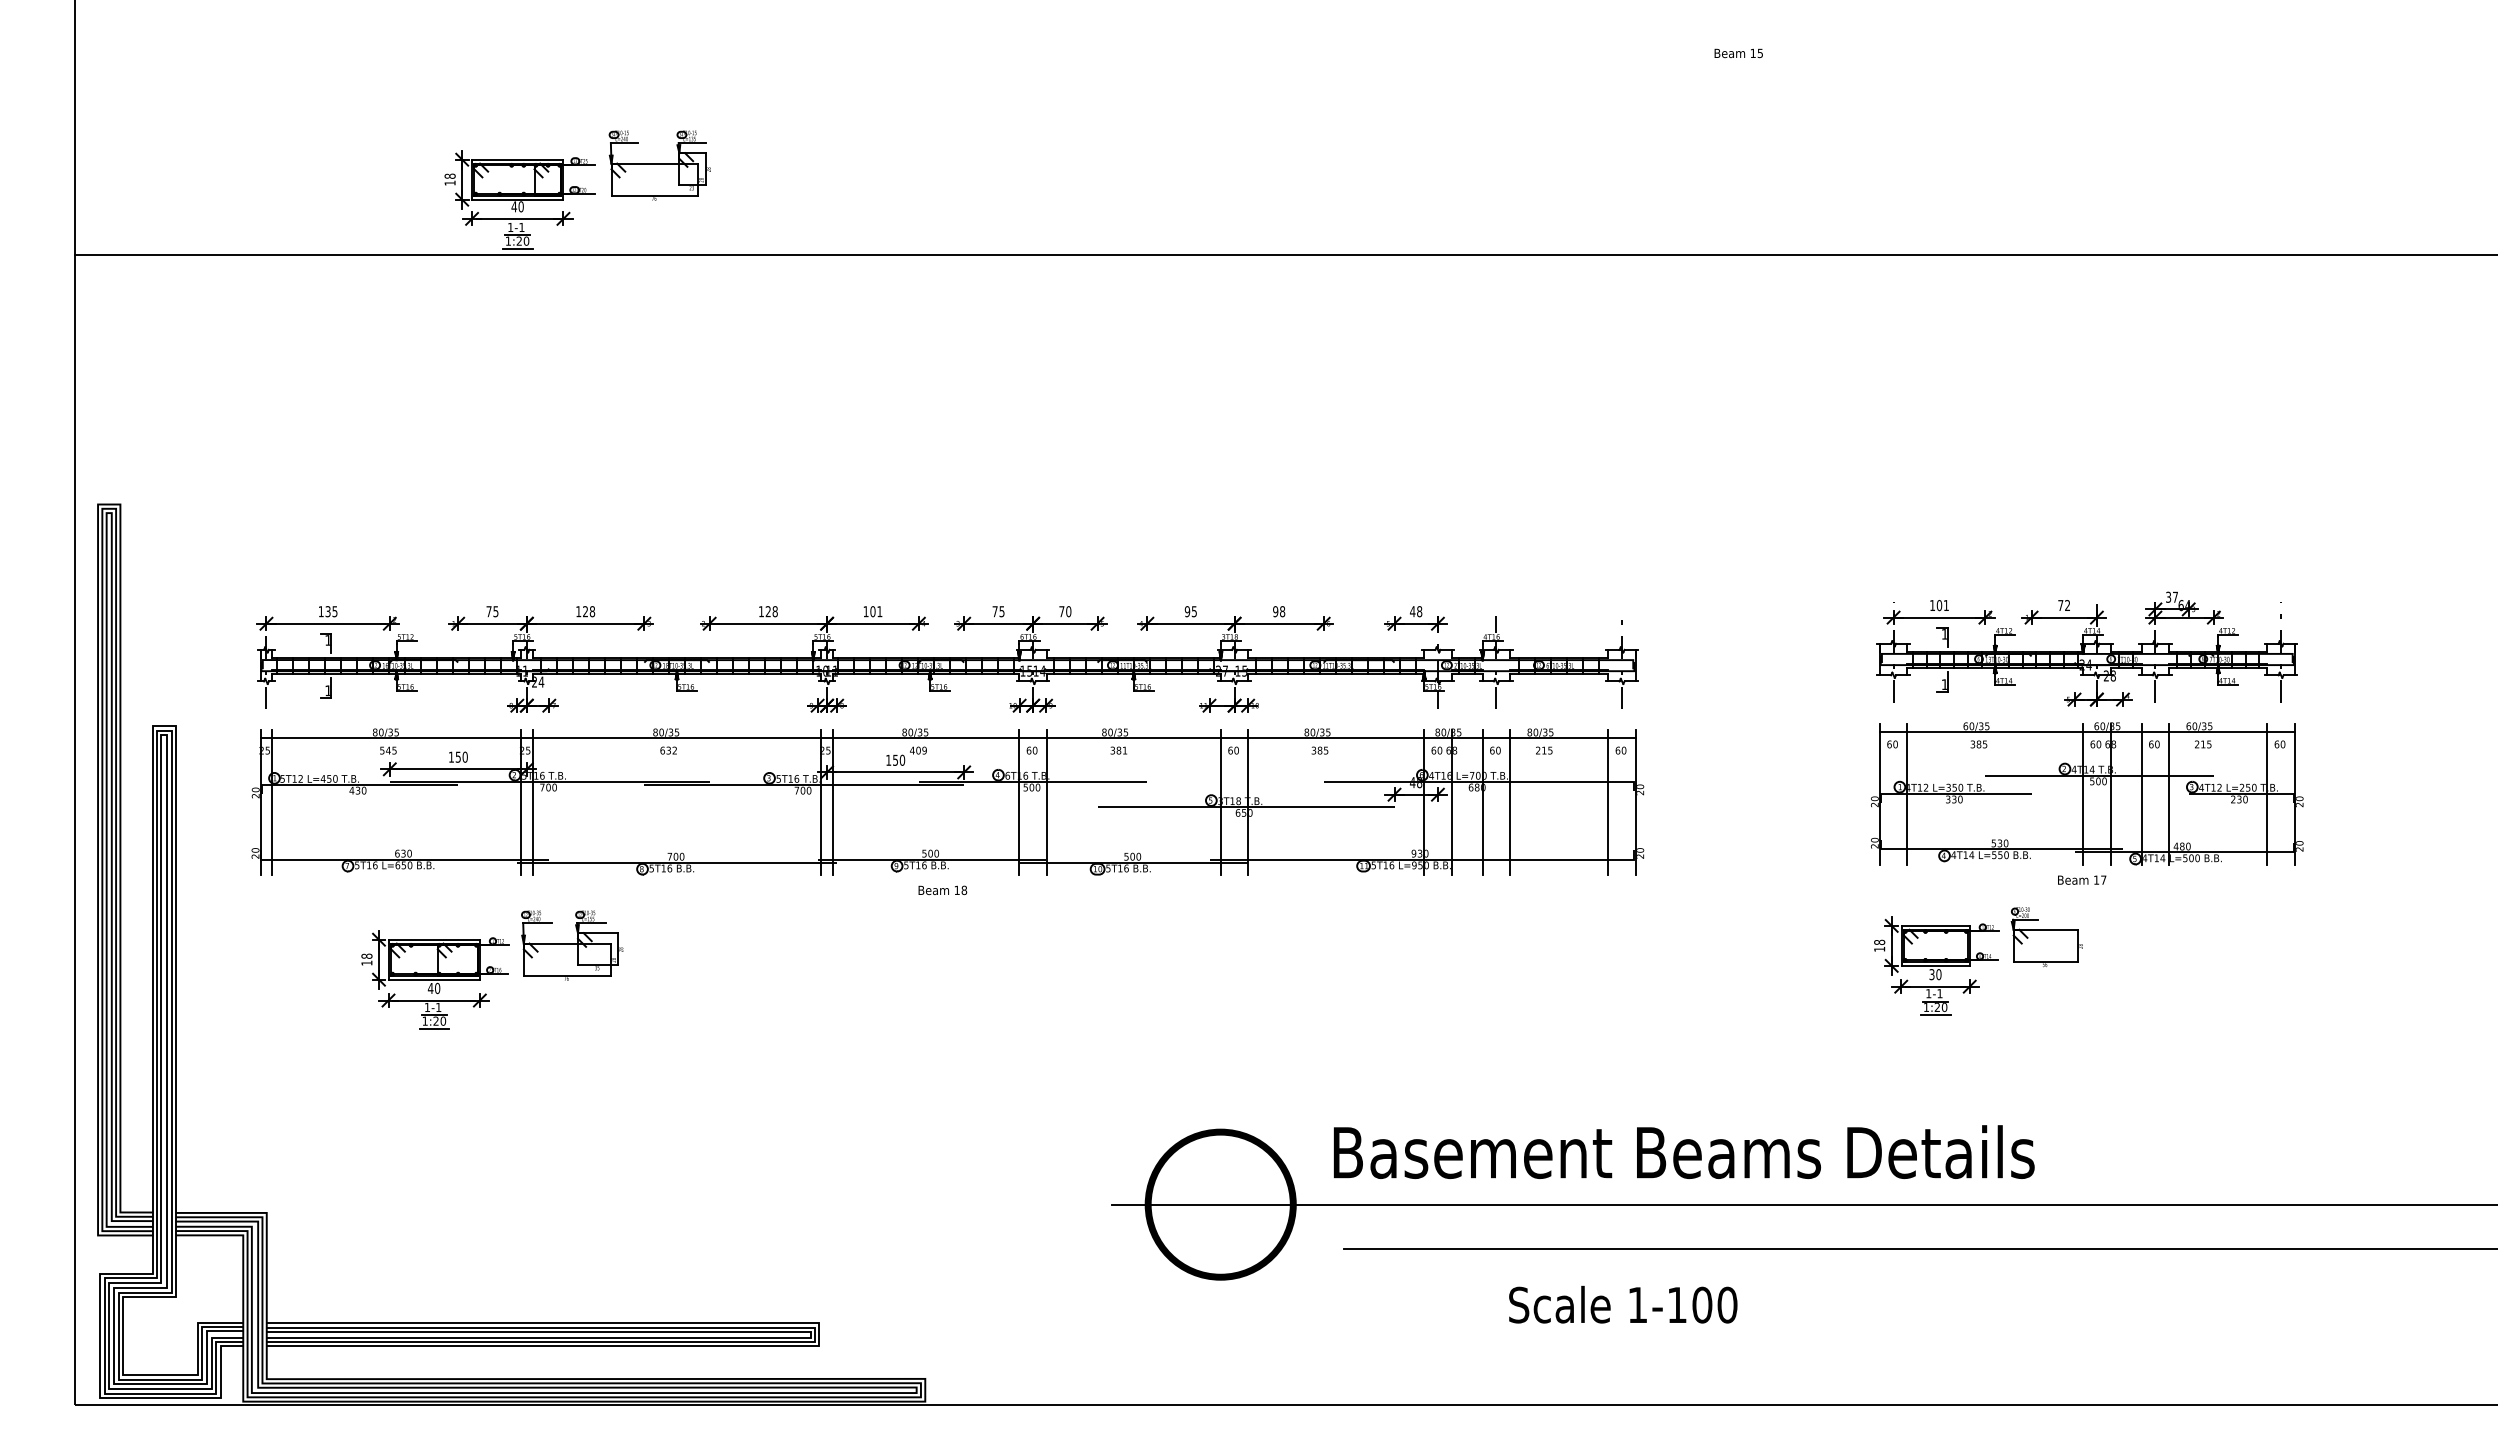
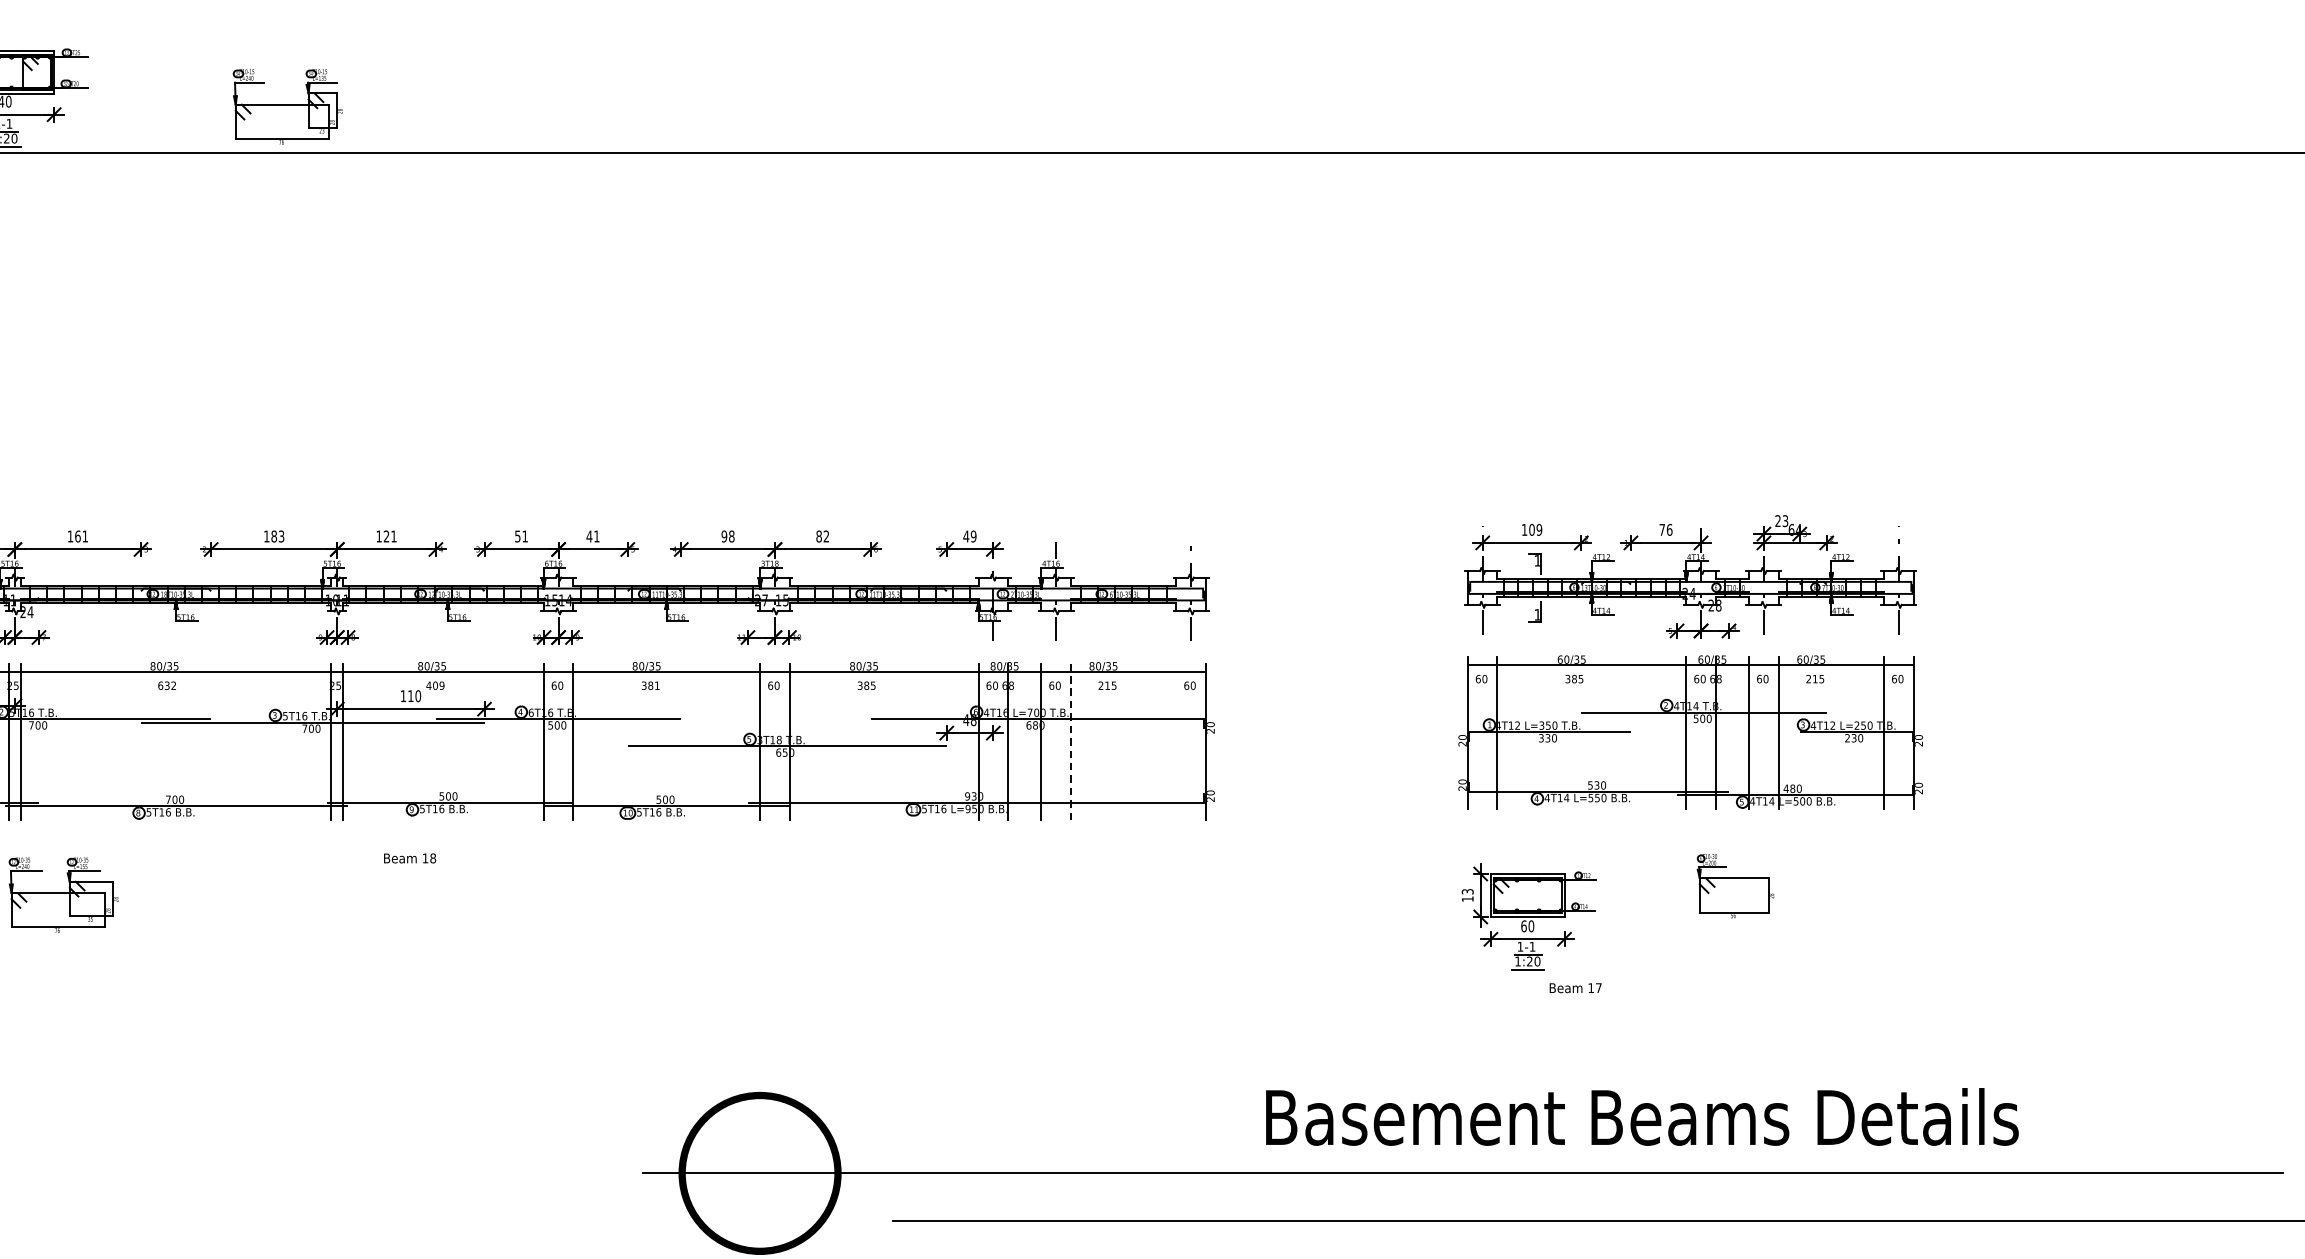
part: (659, 165) -> (287, 106), moved
text: (2171, 596) -> (1781, 520), 37 -> 23
text: (1945, 605) -> (1538, 529), 101 -> 109
text: (2067, 605) -> (1669, 529), 72 -> 76
text: (589, 611) -> (82, 536), 128 -> 161
text: (771, 611) -> (277, 536), 128 -> 183
text: (872, 611) -> (386, 536), 101 -> 121
text: (998, 611) -> (521, 536), 75 -> 51
text: (1065, 611) -> (593, 536), 70 -> 41
text: (1194, 611) -> (731, 536), 95 -> 98
text: (1279, 611) -> (823, 536), 98 -> 82
text: (1419, 611) -> (973, 536), 48 -> 49
text: (895, 759) -> (410, 695), 150 -> 110
line: (1510, 802) -> (1071, 741), solid -> dashed
line: (1608, 802) -> (1176, 741), removed
text: (2082, 879) -> (1576, 987), moved
text: (942, 889) -> (409, 857), moved
part: (2046, 937) -> (1735, 886), moved
text: (1879, 942) -> (1467, 891), 18 -> 13
text: (1931, 974) -> (1523, 926), 30 -> 60
text: (1684, 1151) -> (1642, 1116), moved

